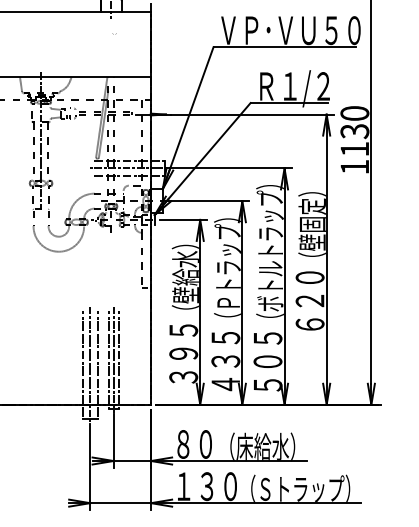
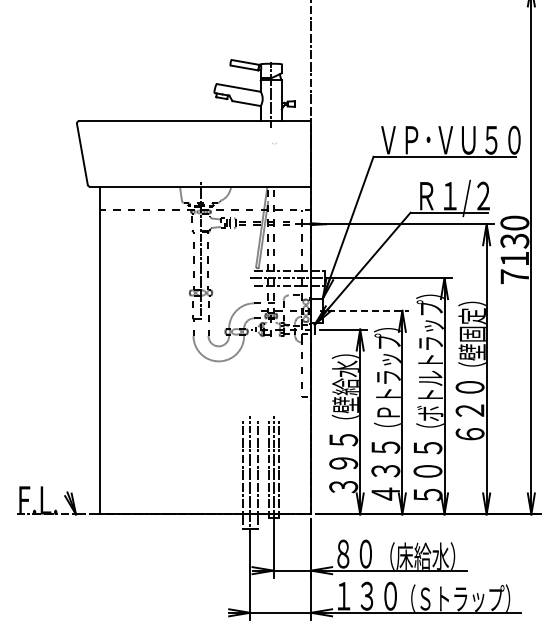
text: (354, 166) -> (514, 276), 1130 -> 7130
line: (208, 200) -> (368, 310), solid -> dashed

